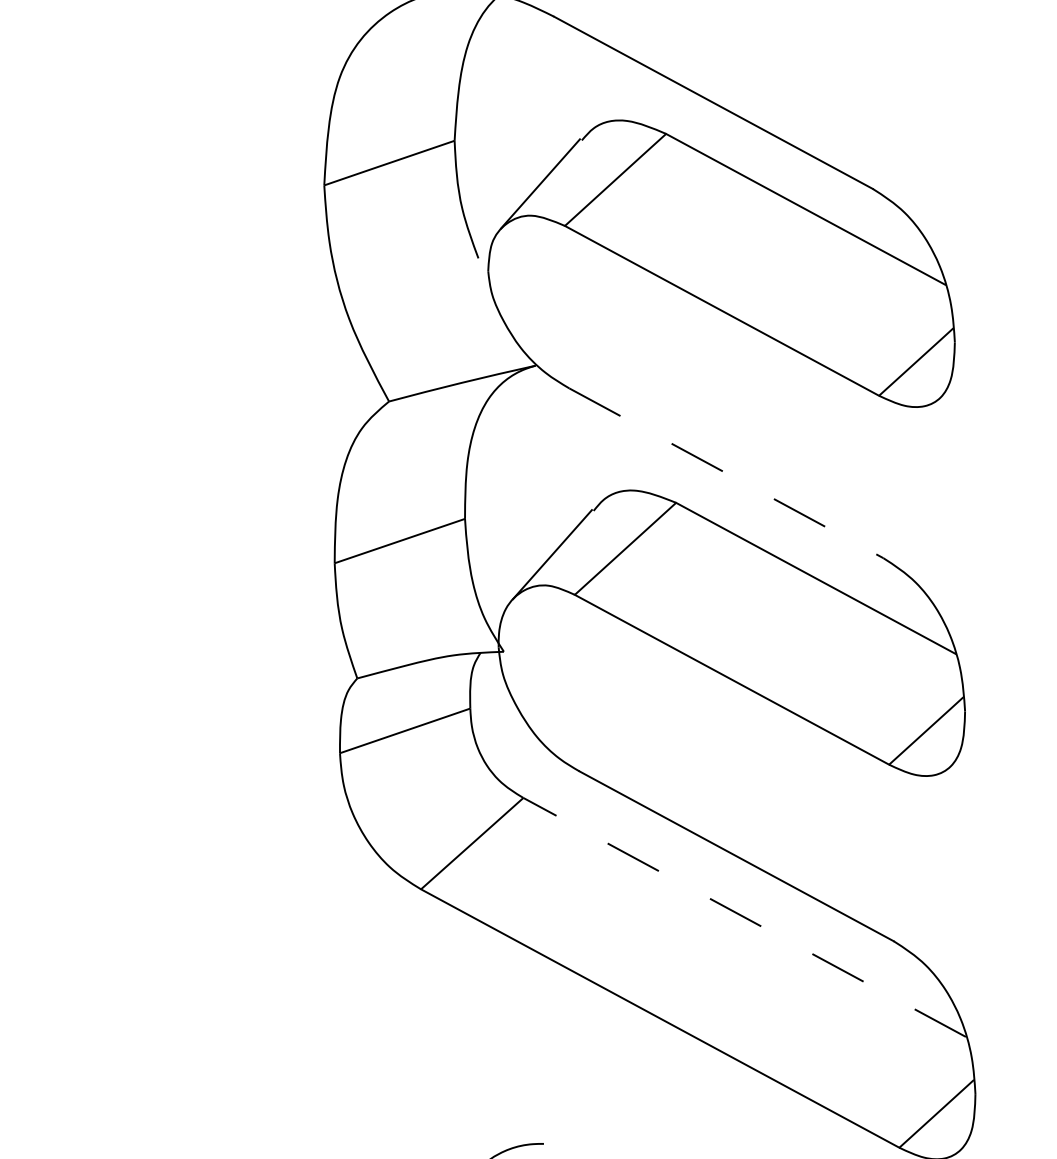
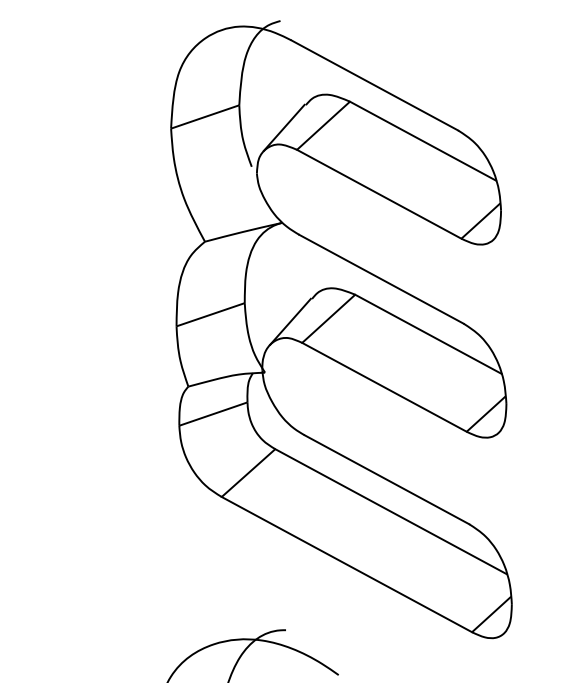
line: (726, 473) -> (381, 279), dashed -> solid
line: (745, 917) -> (391, 511), dashed -> solid

